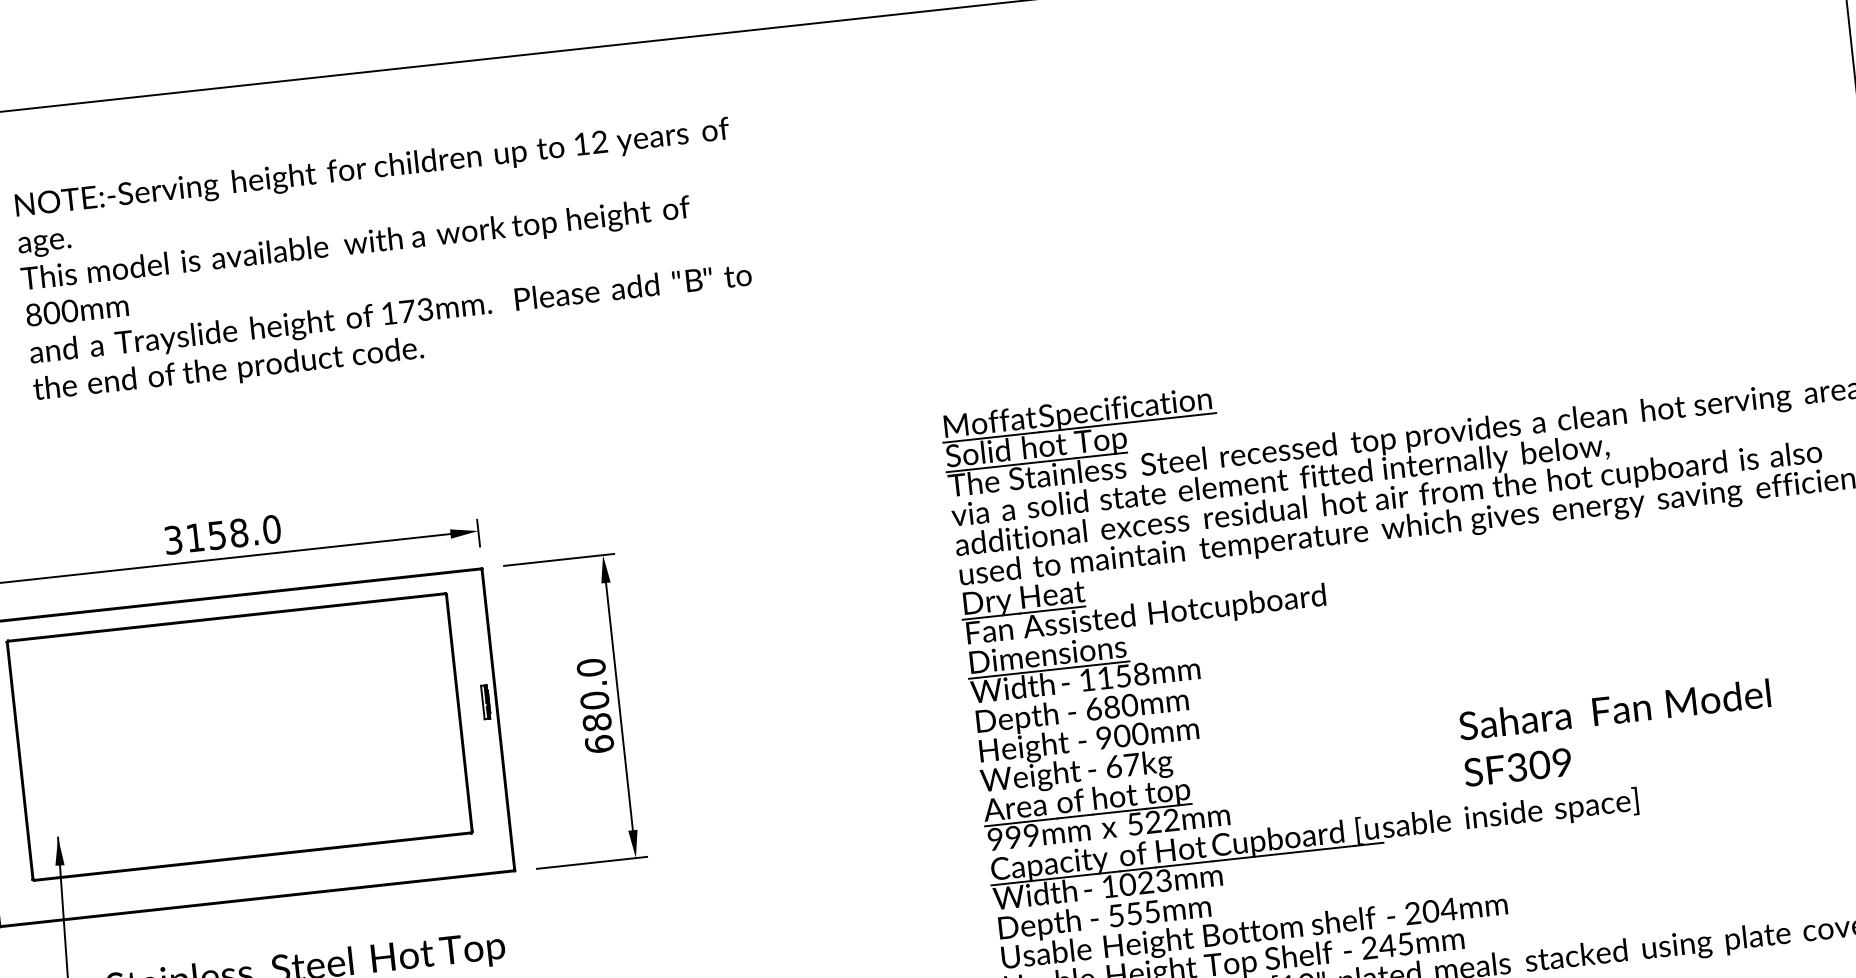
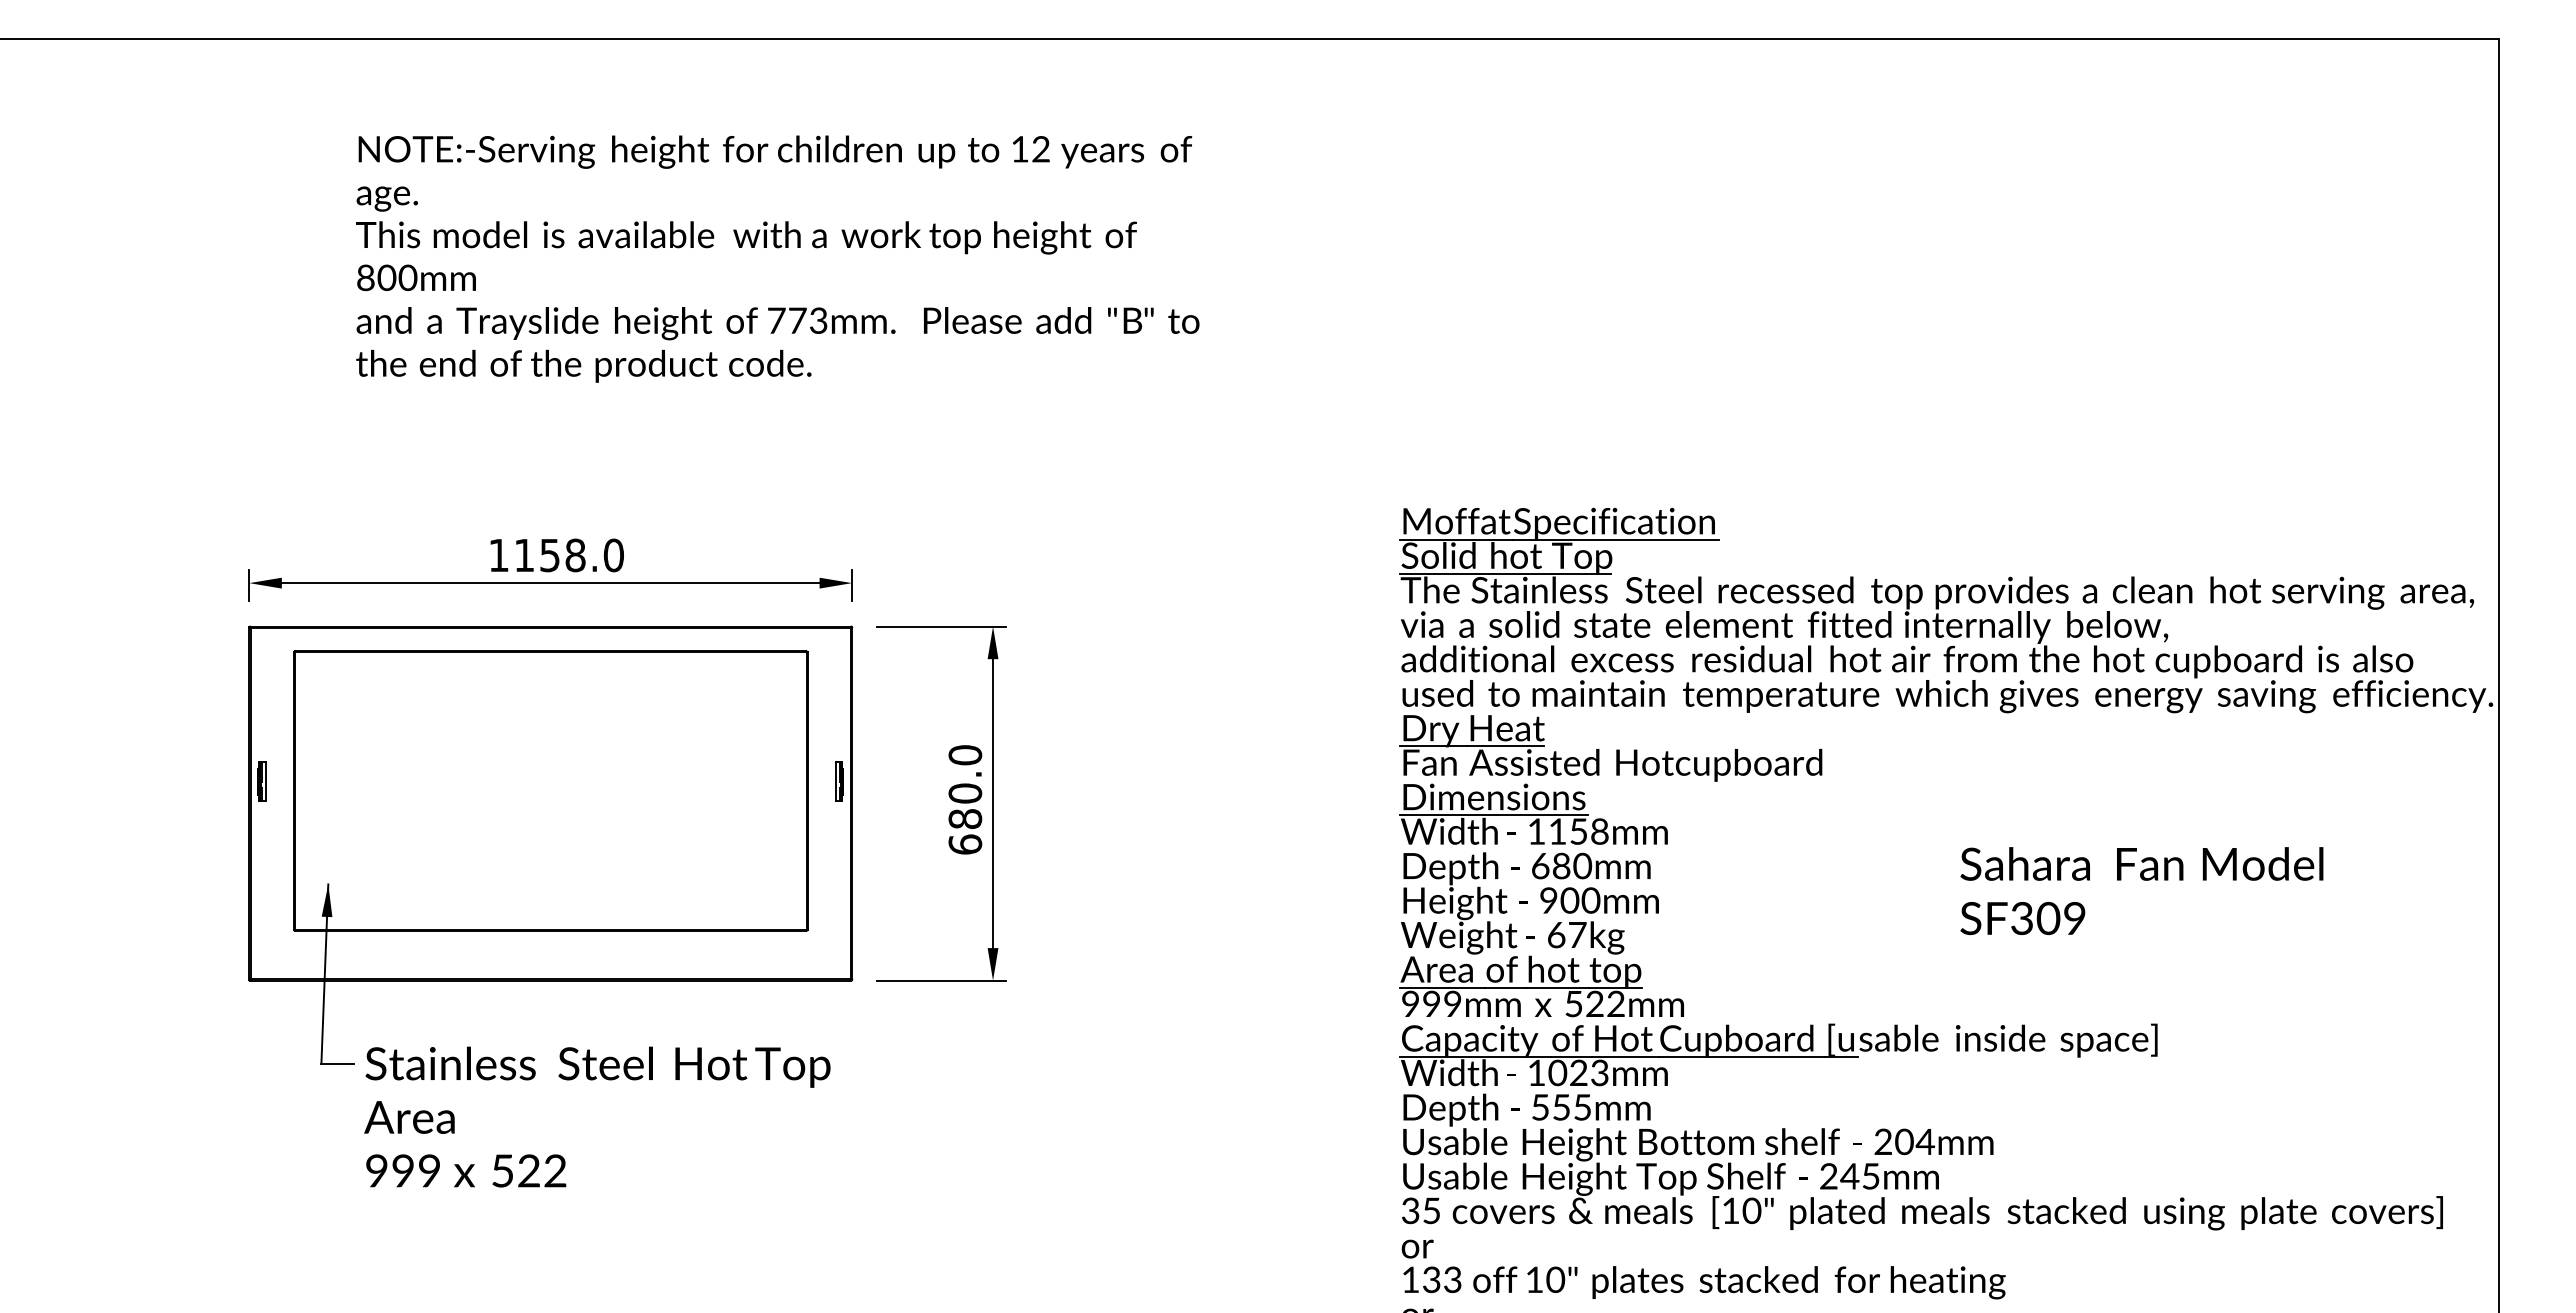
text: (389, 313) -> (776, 320), 173mm. -> 773mm.
text: (173, 540) -> (498, 555), 3158.0 -> 1158.0
text: (1616, 733) -> (2141, 891), moved

